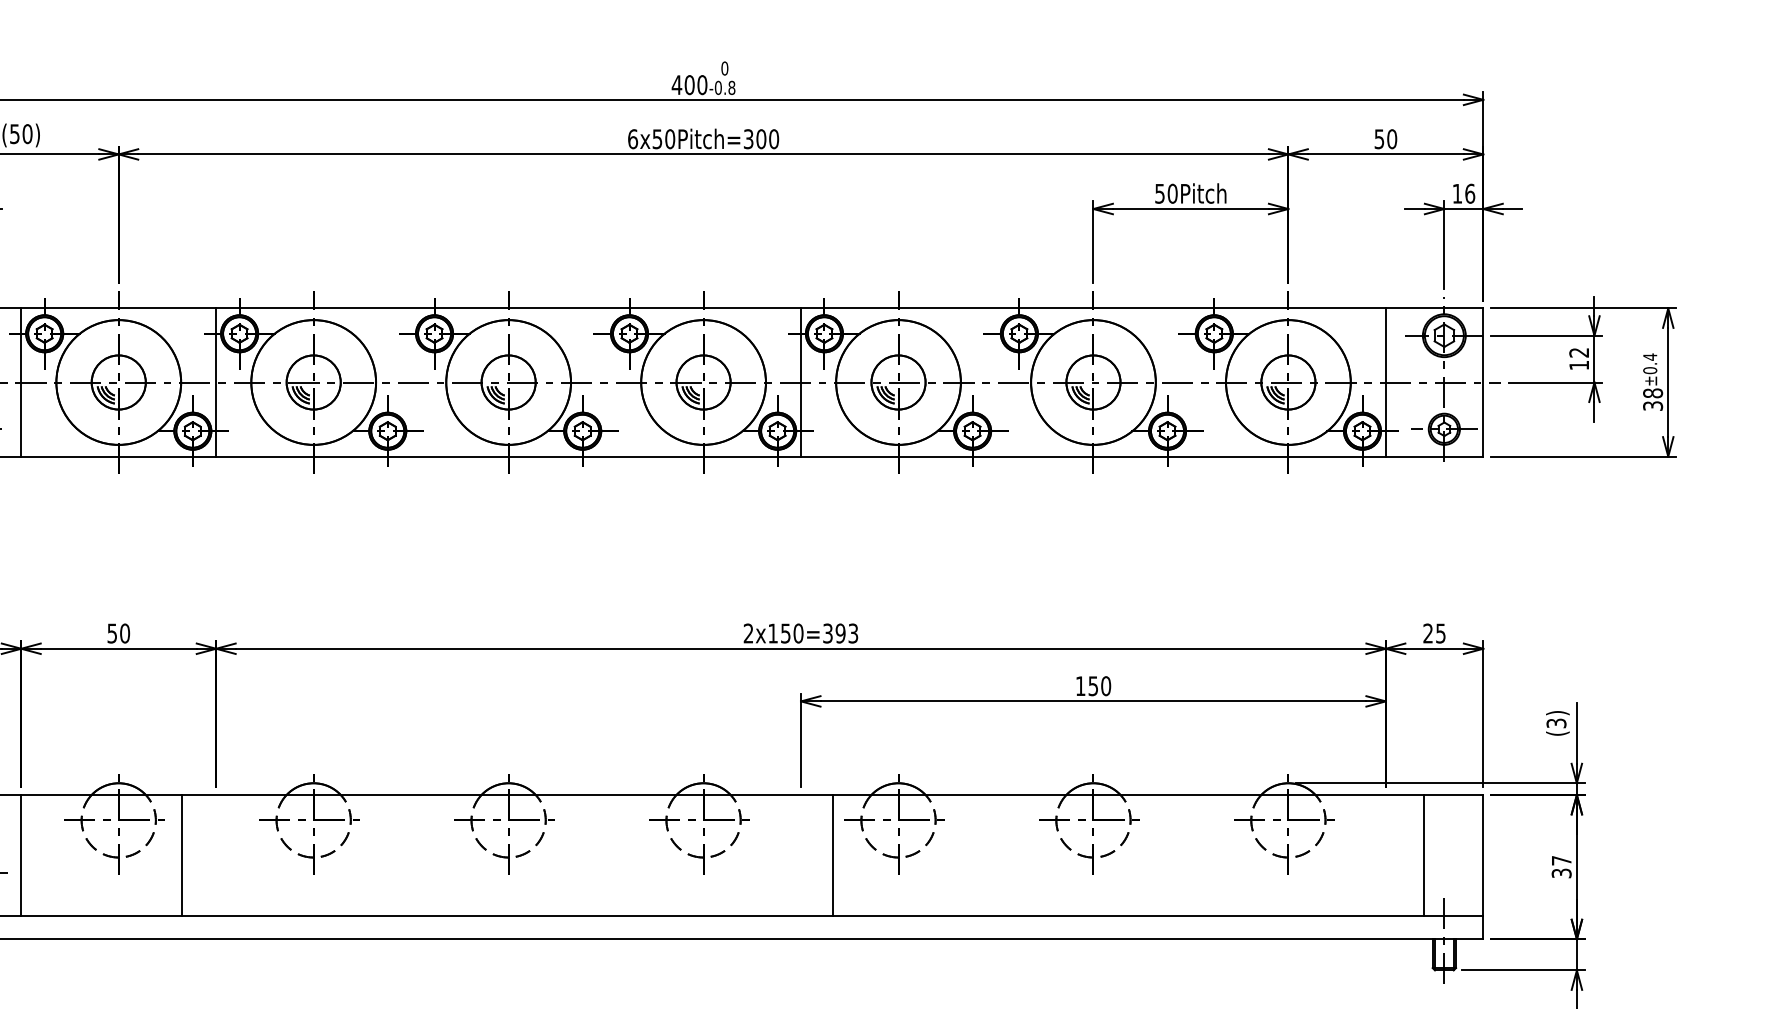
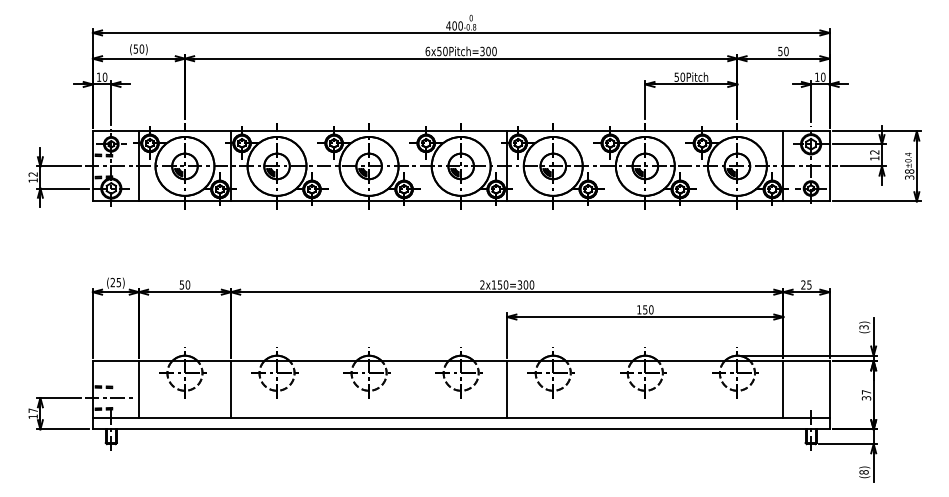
text: (1470, 192) -> (823, 76), 16 -> 10
text: (846, 632) -> (528, 284), 2x150=393 -> 2x150=300
line: (183, 854) -> (231, 389), moved
line: (833, 854) -> (507, 389), moved
line: (1424, 854) -> (783, 389), moved

